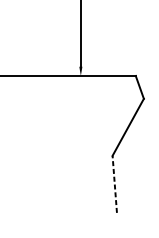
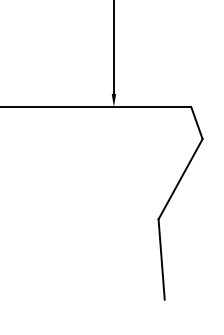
line: (114, 183) -> (161, 258), dashed -> solid

